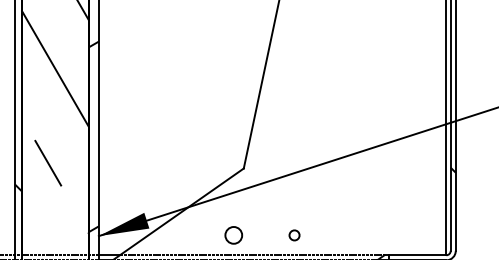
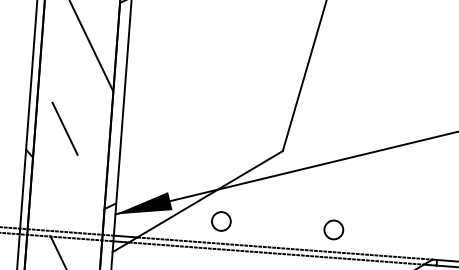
circle: (233, 235) -> (221, 221), moved
circle: (294, 235) -> (333, 230), size x1.67

